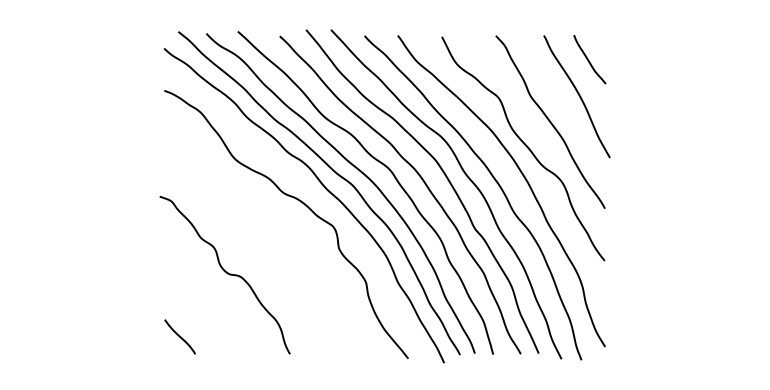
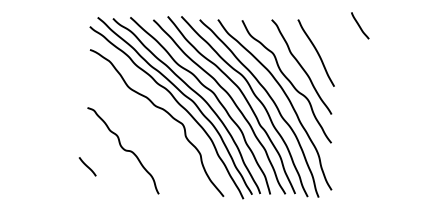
line: (590, 59) -> (360, 25), moved
line: (179, 336) -> (87, 166), moved

